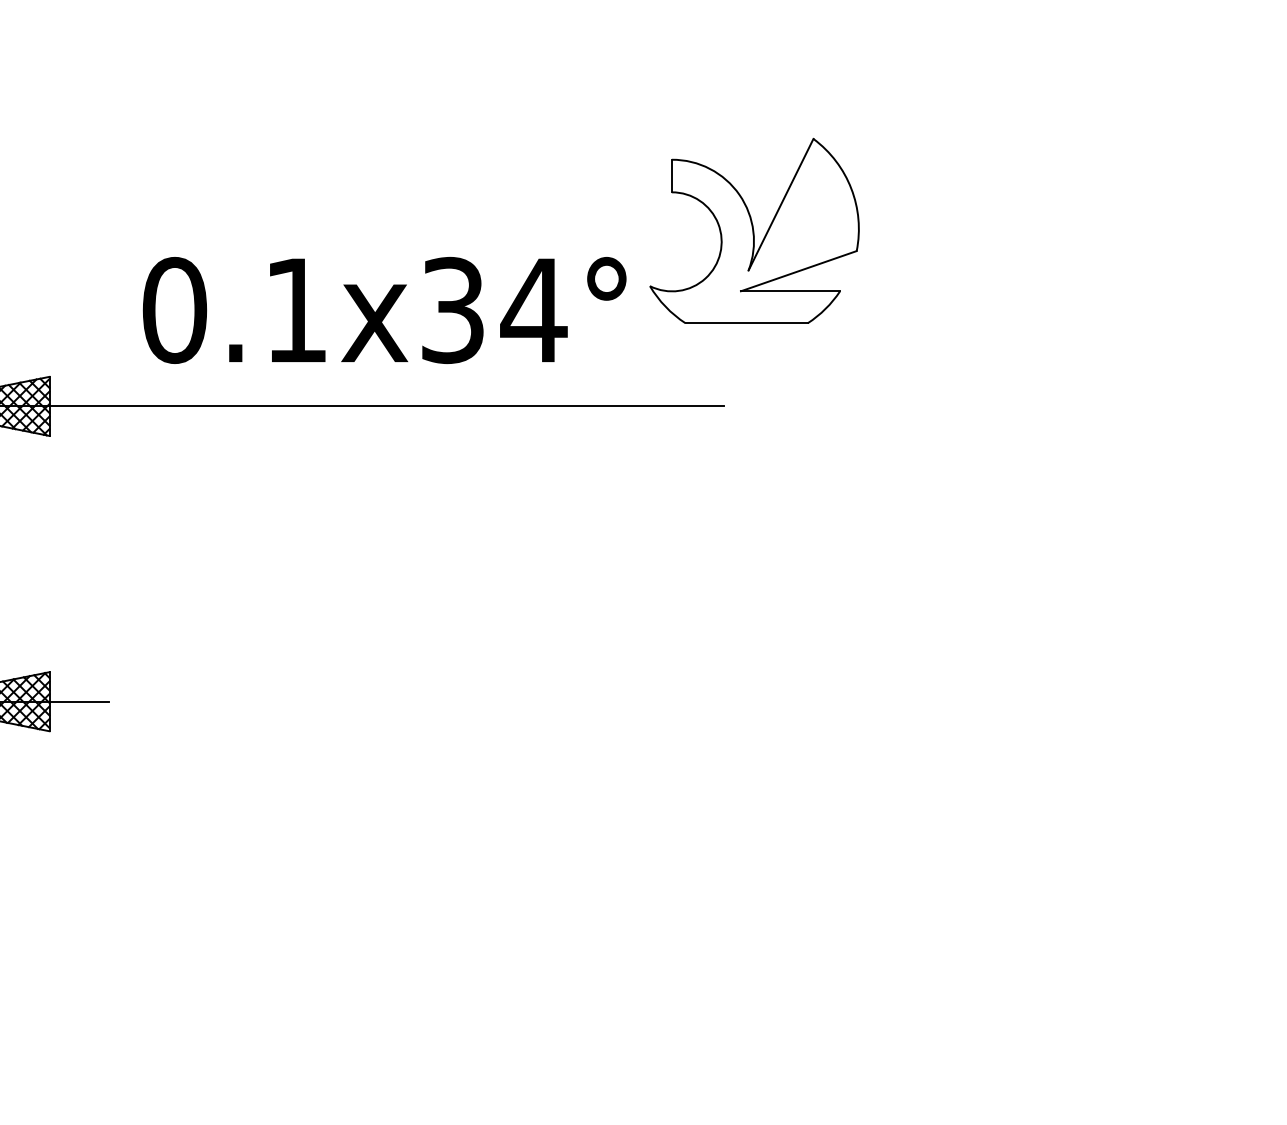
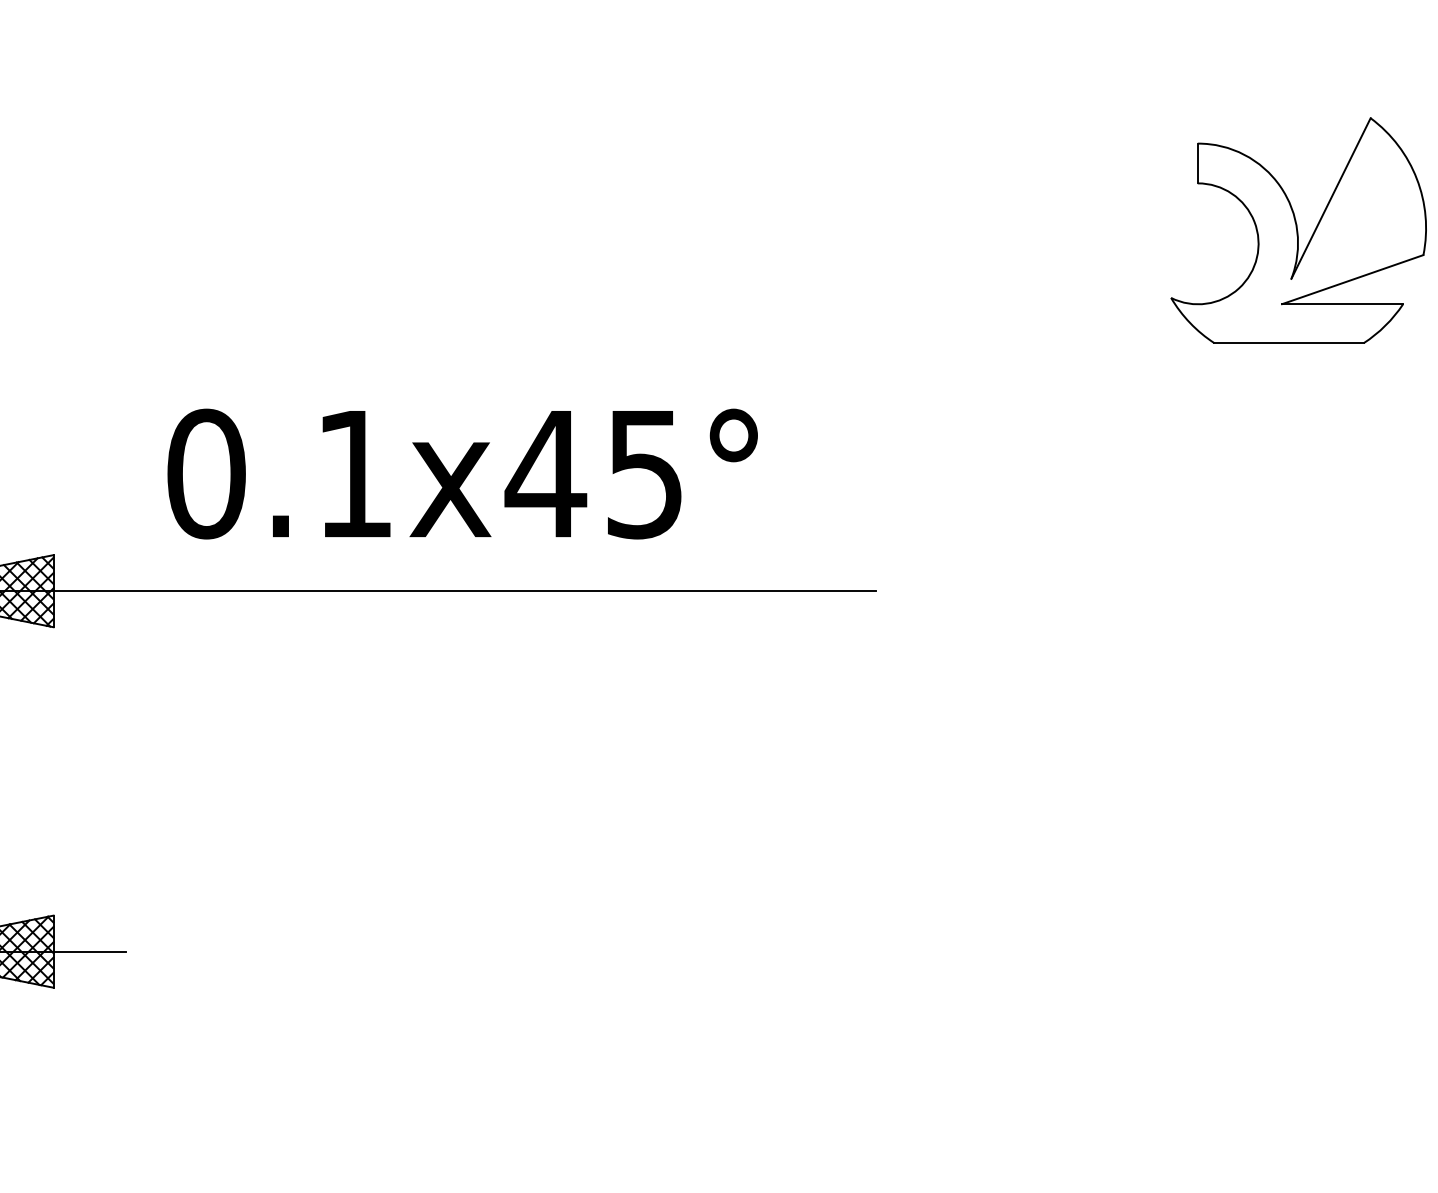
part: (754, 230) -> (1298, 229), moved
text: (492, 310) -> (594, 474), 0.1x34° -> 0.1x45°

